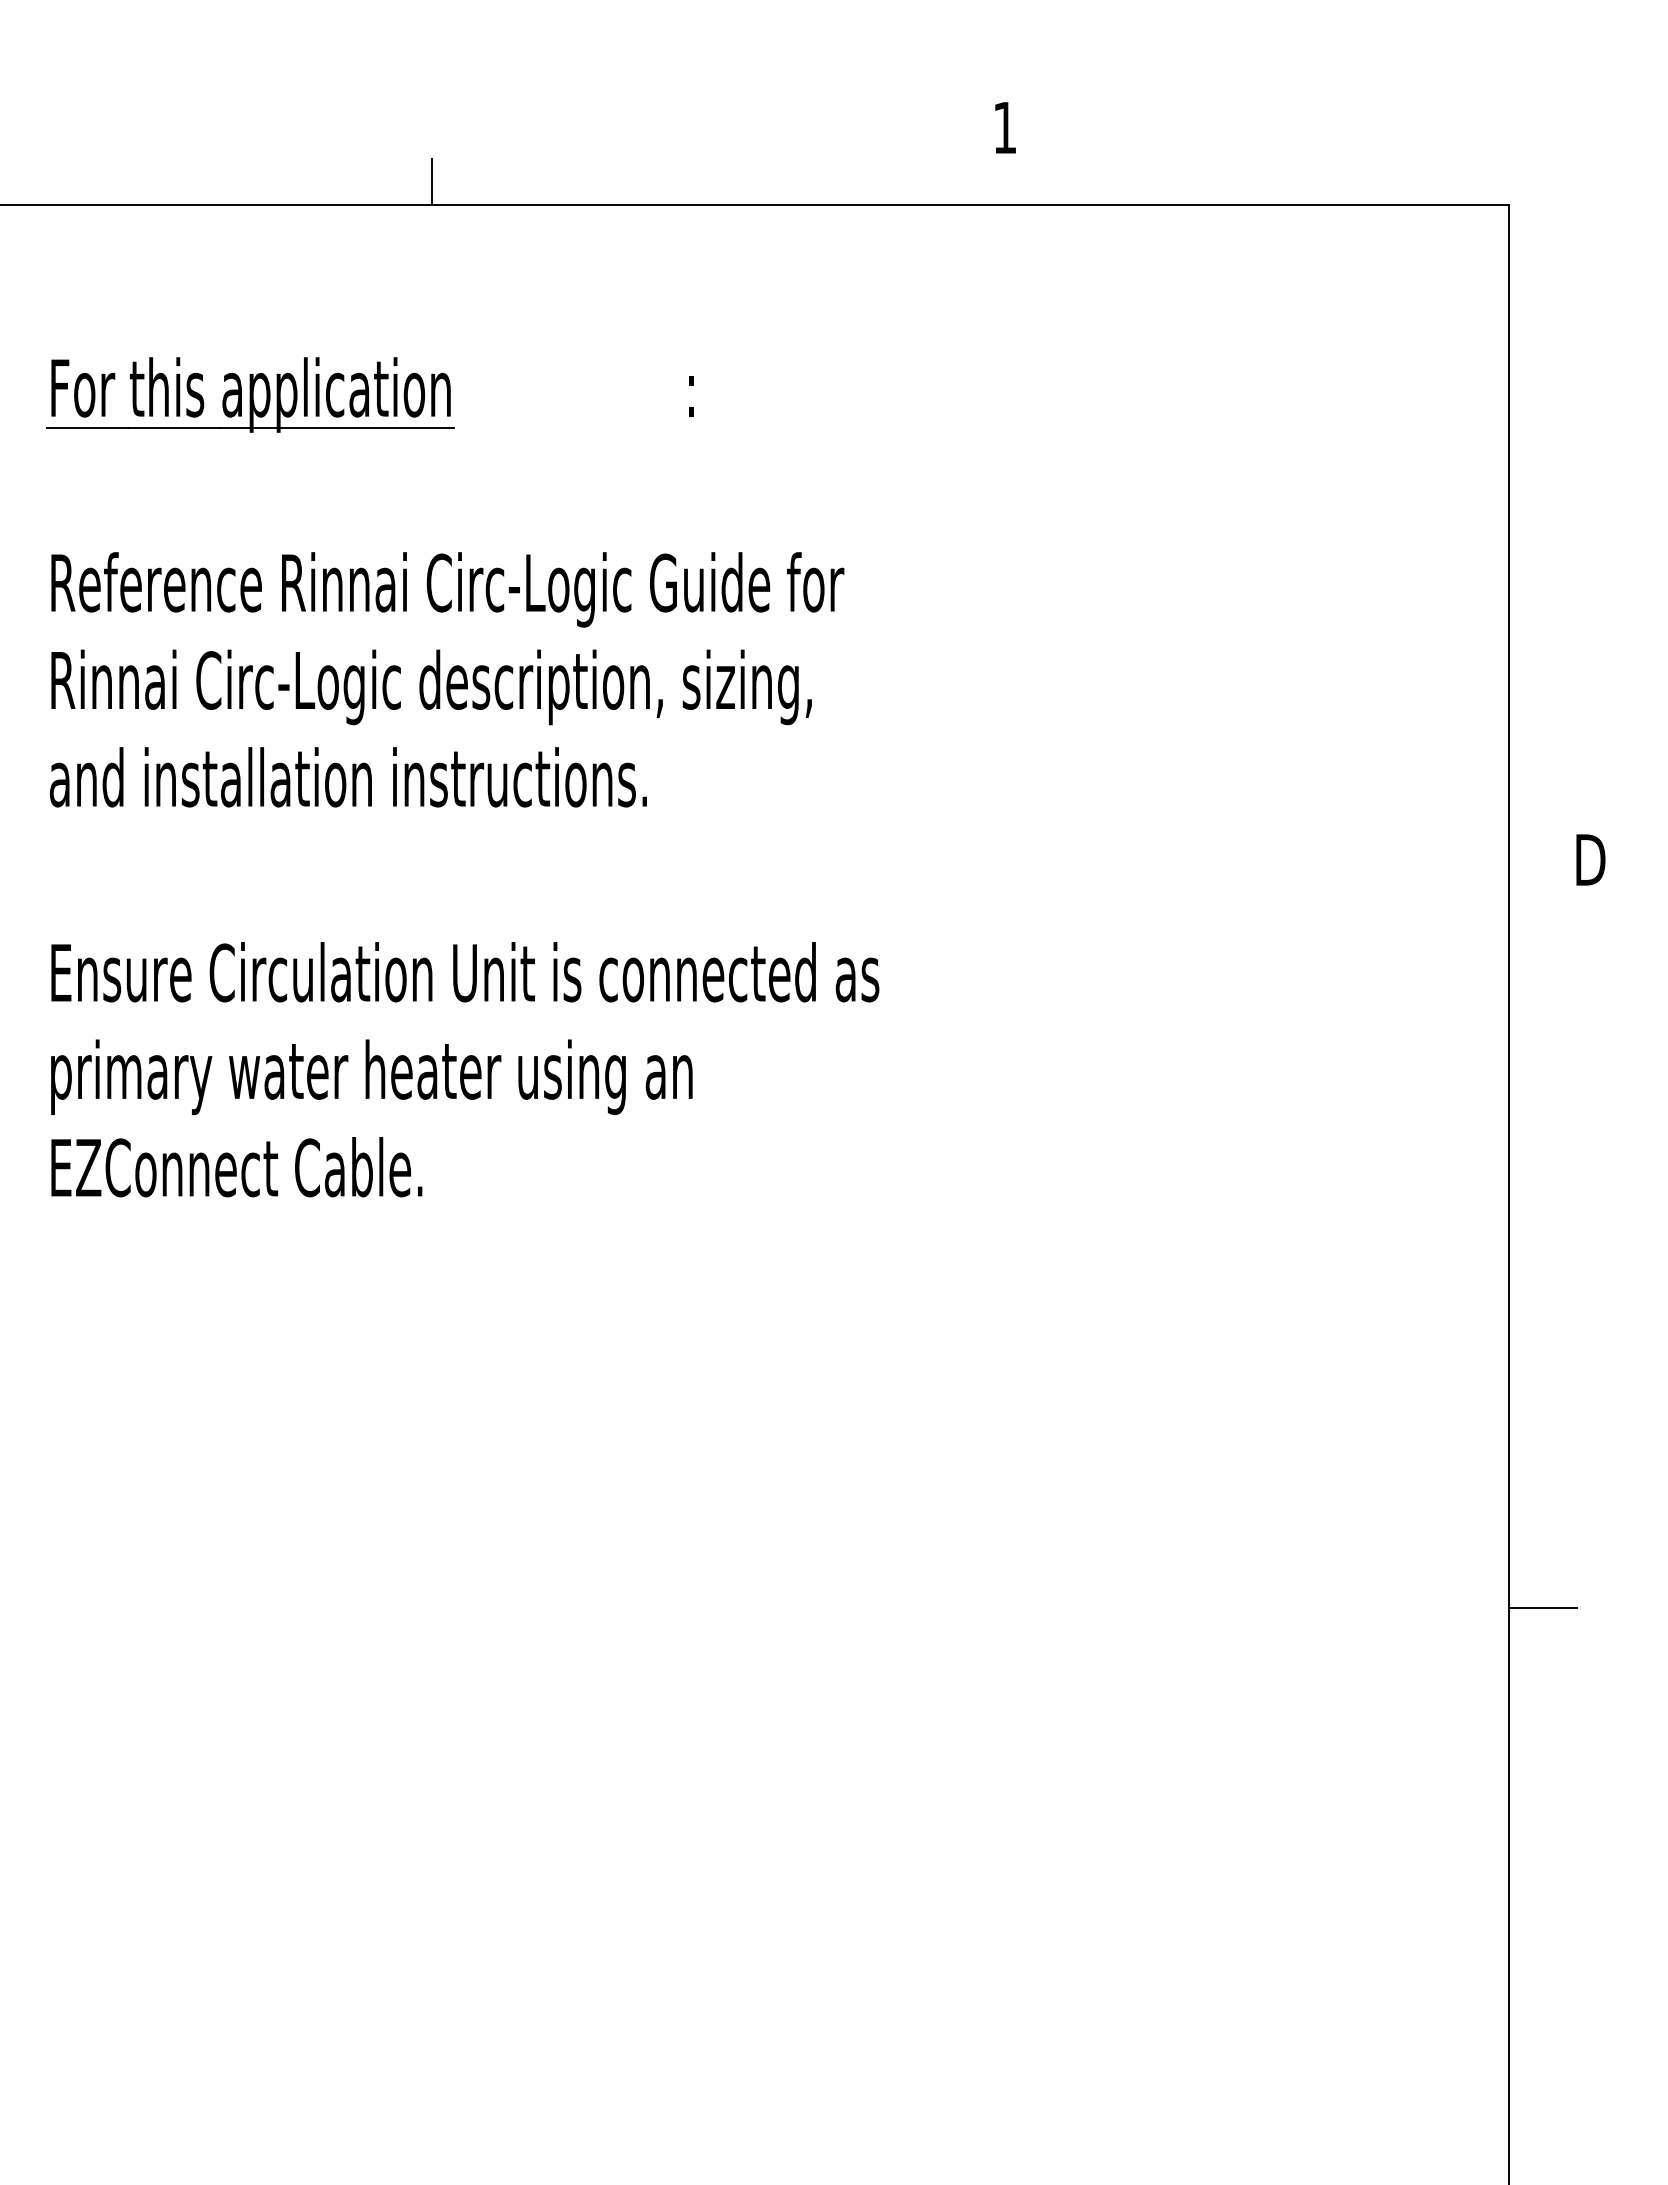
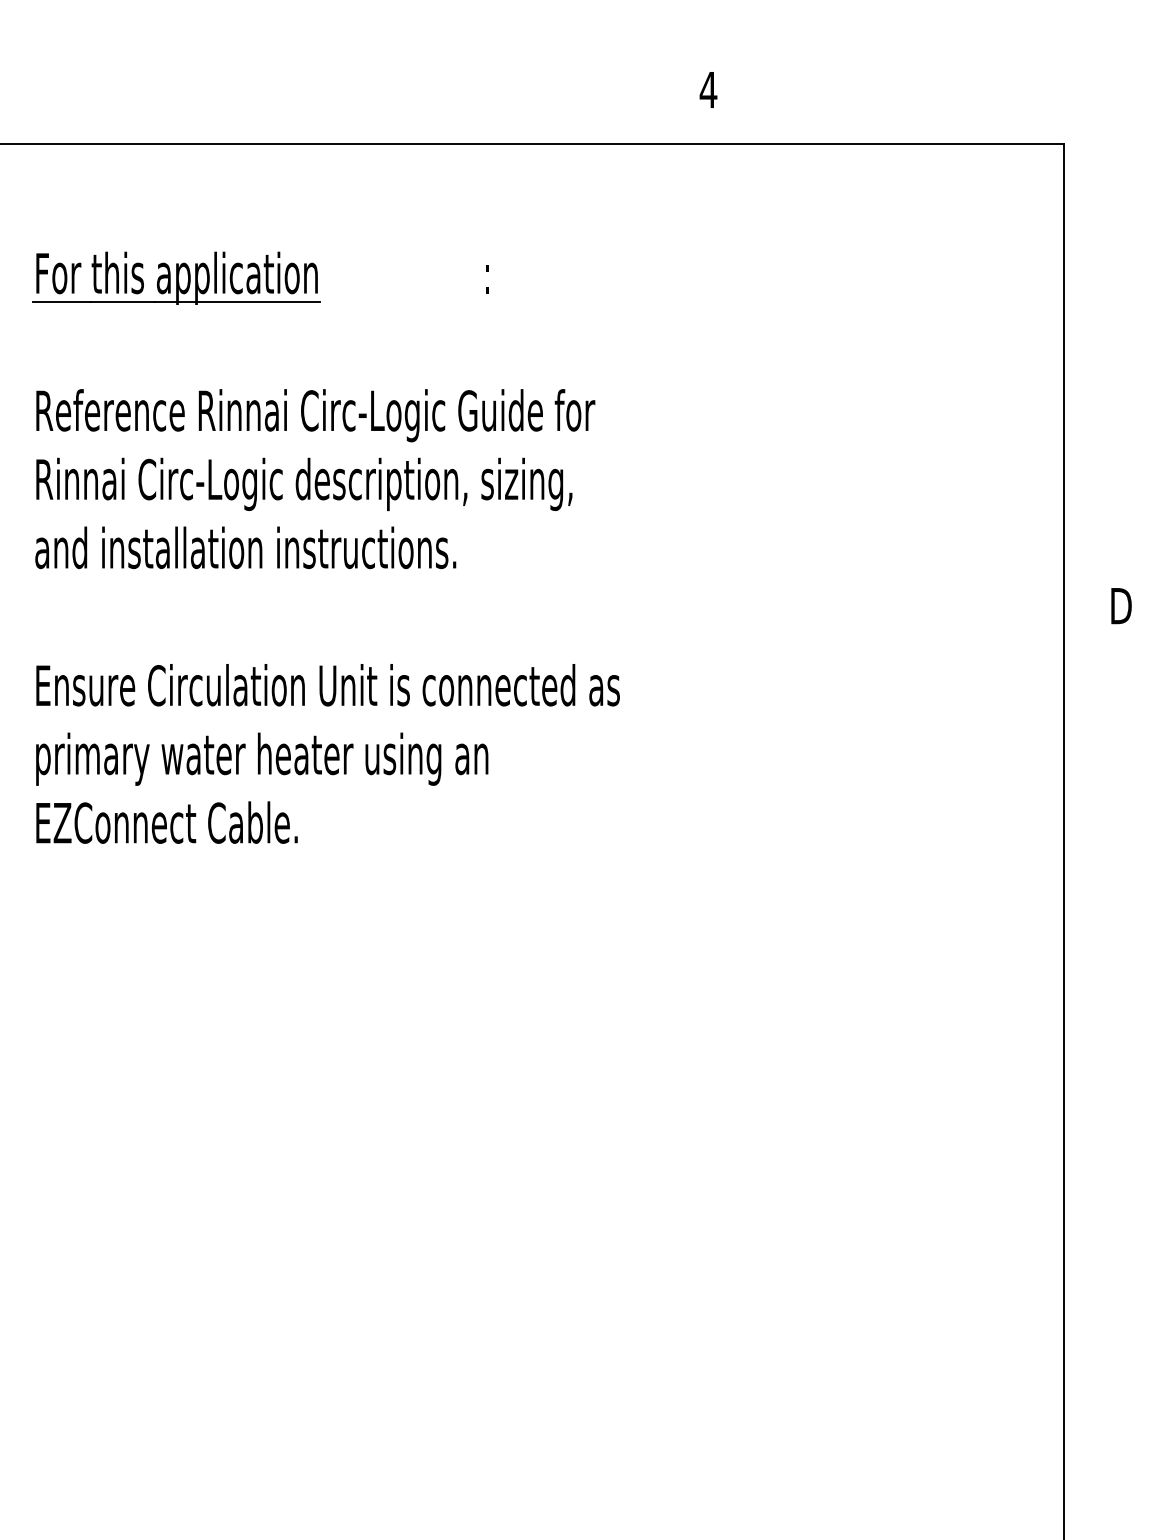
text: (1004, 127) -> (708, 89), 1 -> 4
line: (432, 181) -> (304, 127), removed
line: (1542, 1608) -> (1087, 1133), removed

